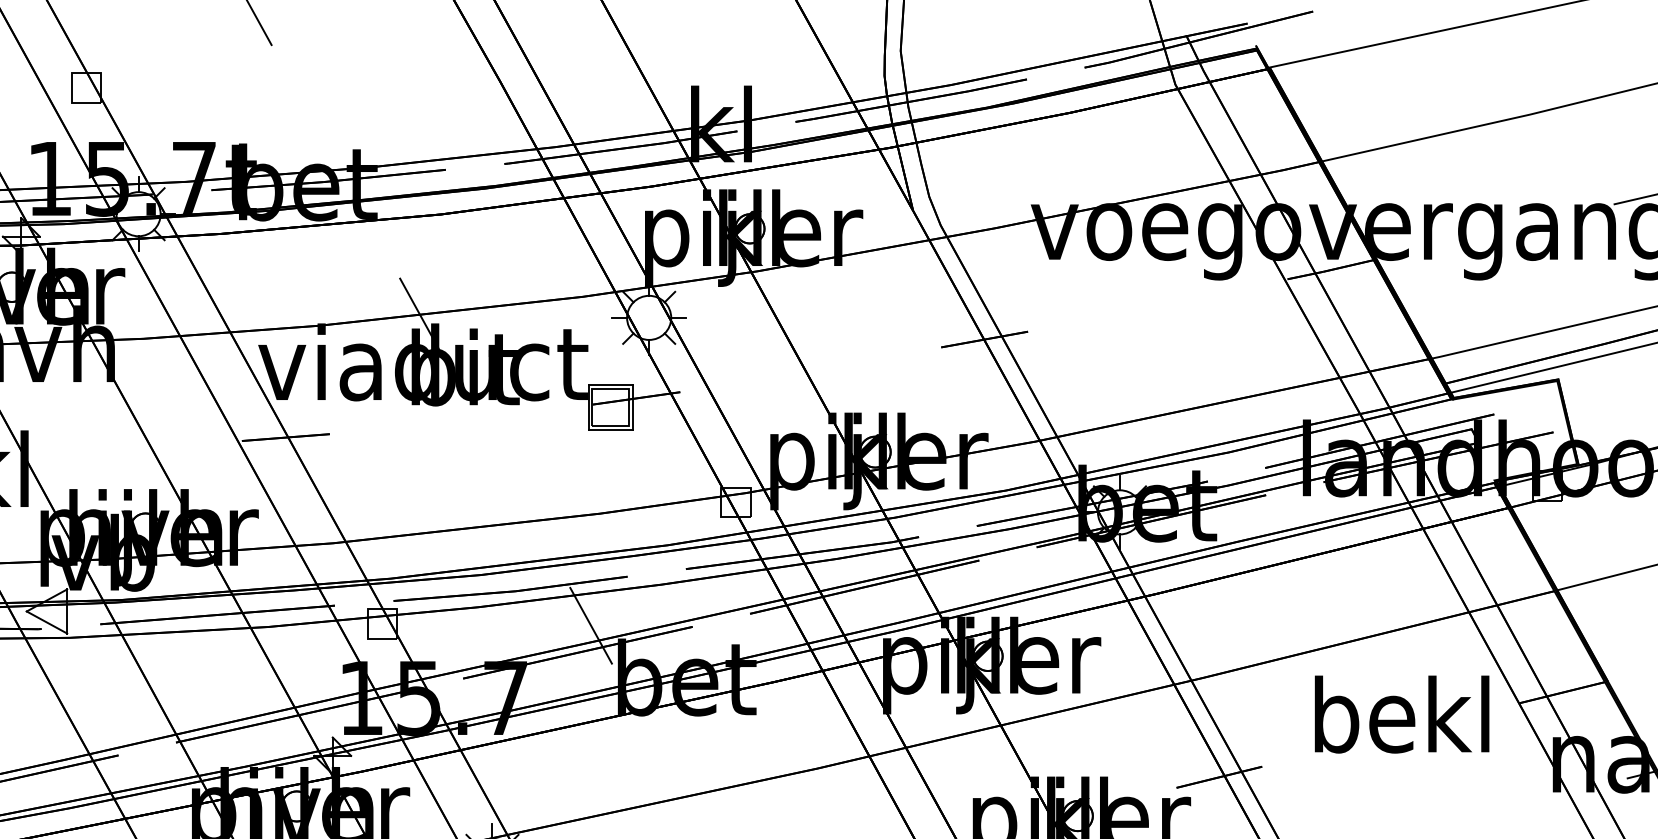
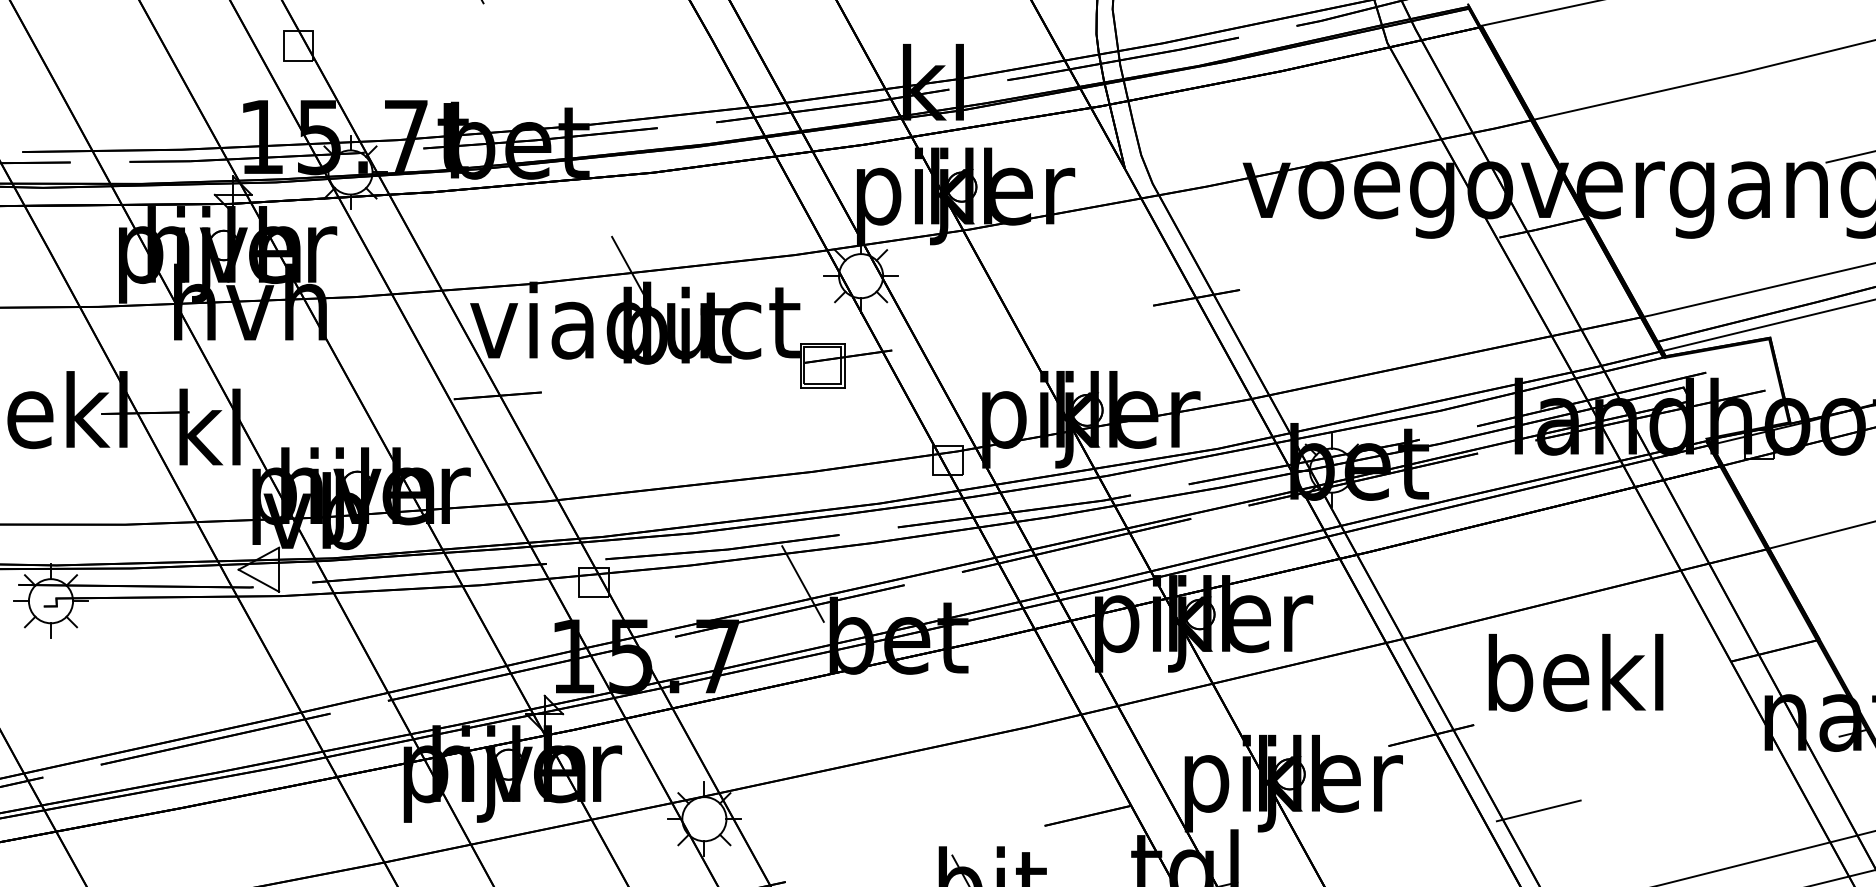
text: (1401, 714) -> (1575, 672), moved

